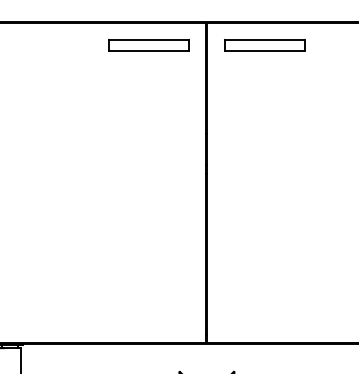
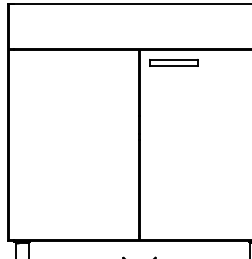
part: (148, 44) -> (104, 62), removed

